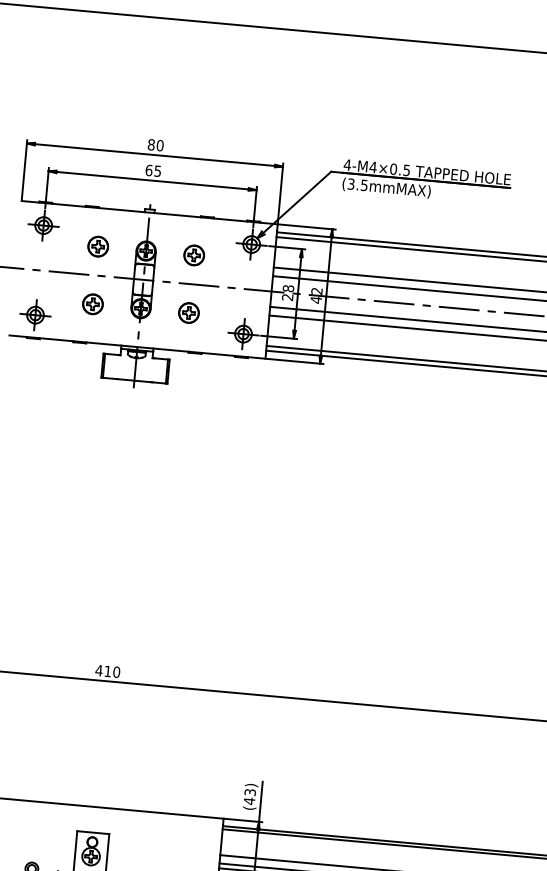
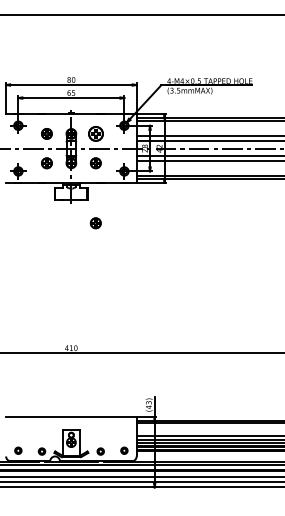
part: (193, 254) -> (95, 133), size x1.4
part: (177, 431) -> (95, 223), added

